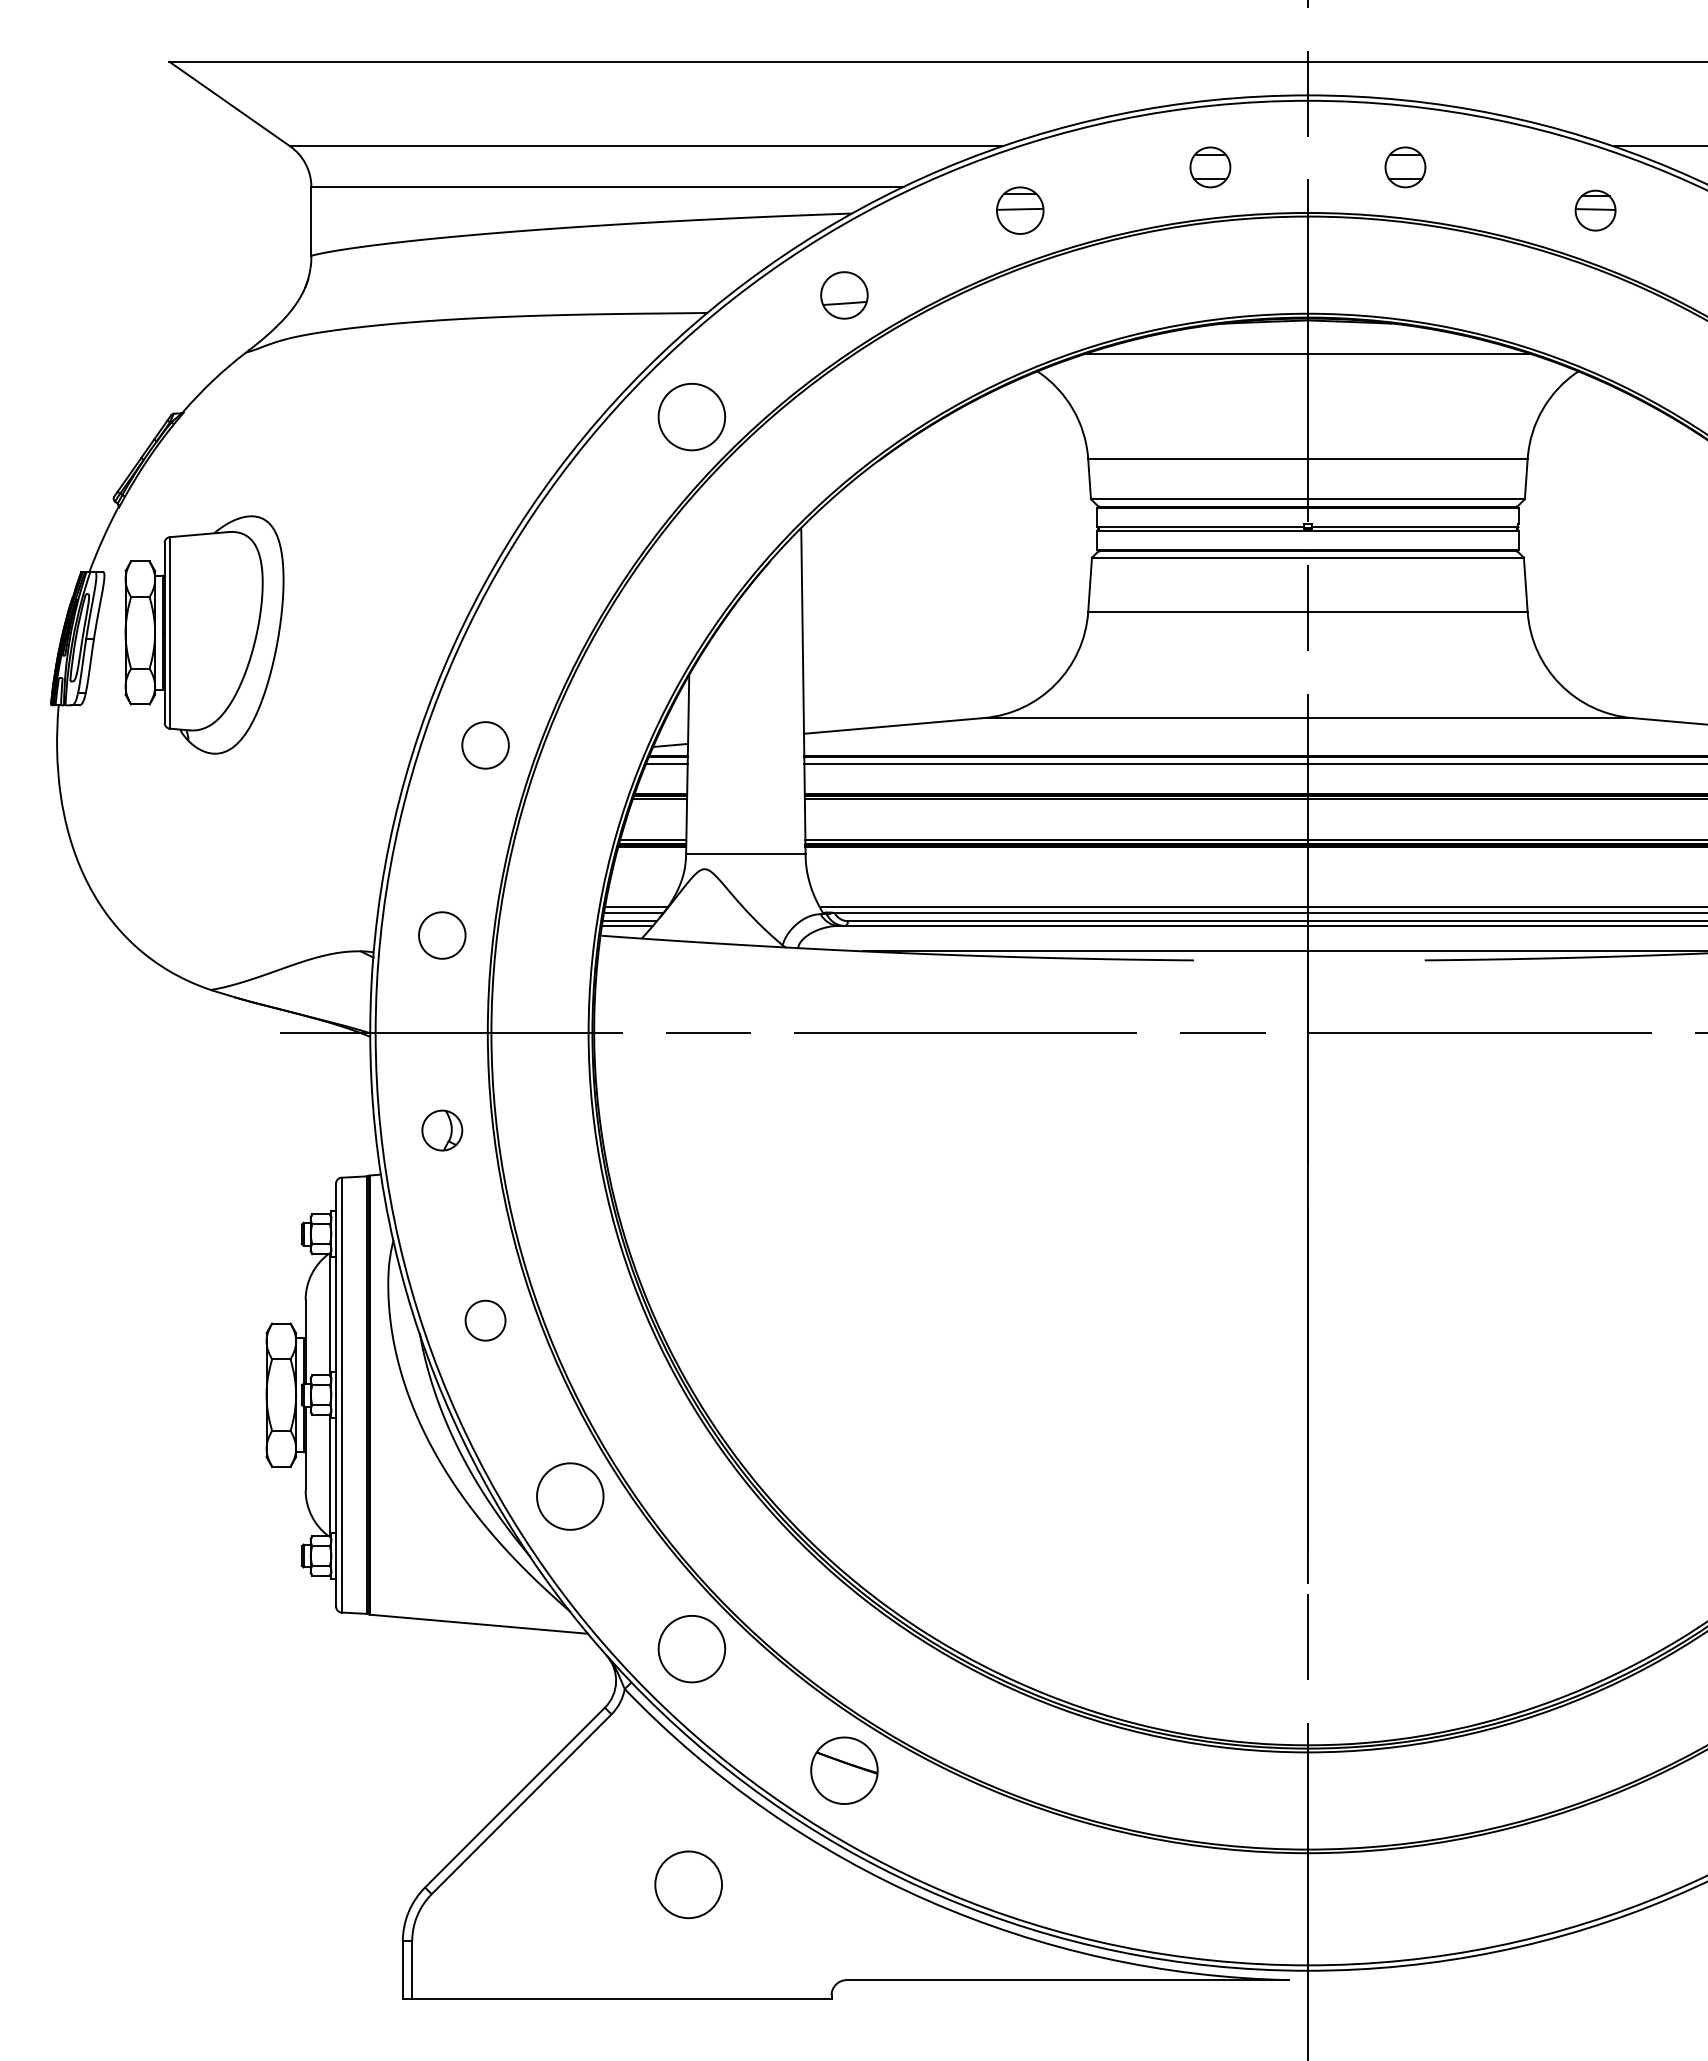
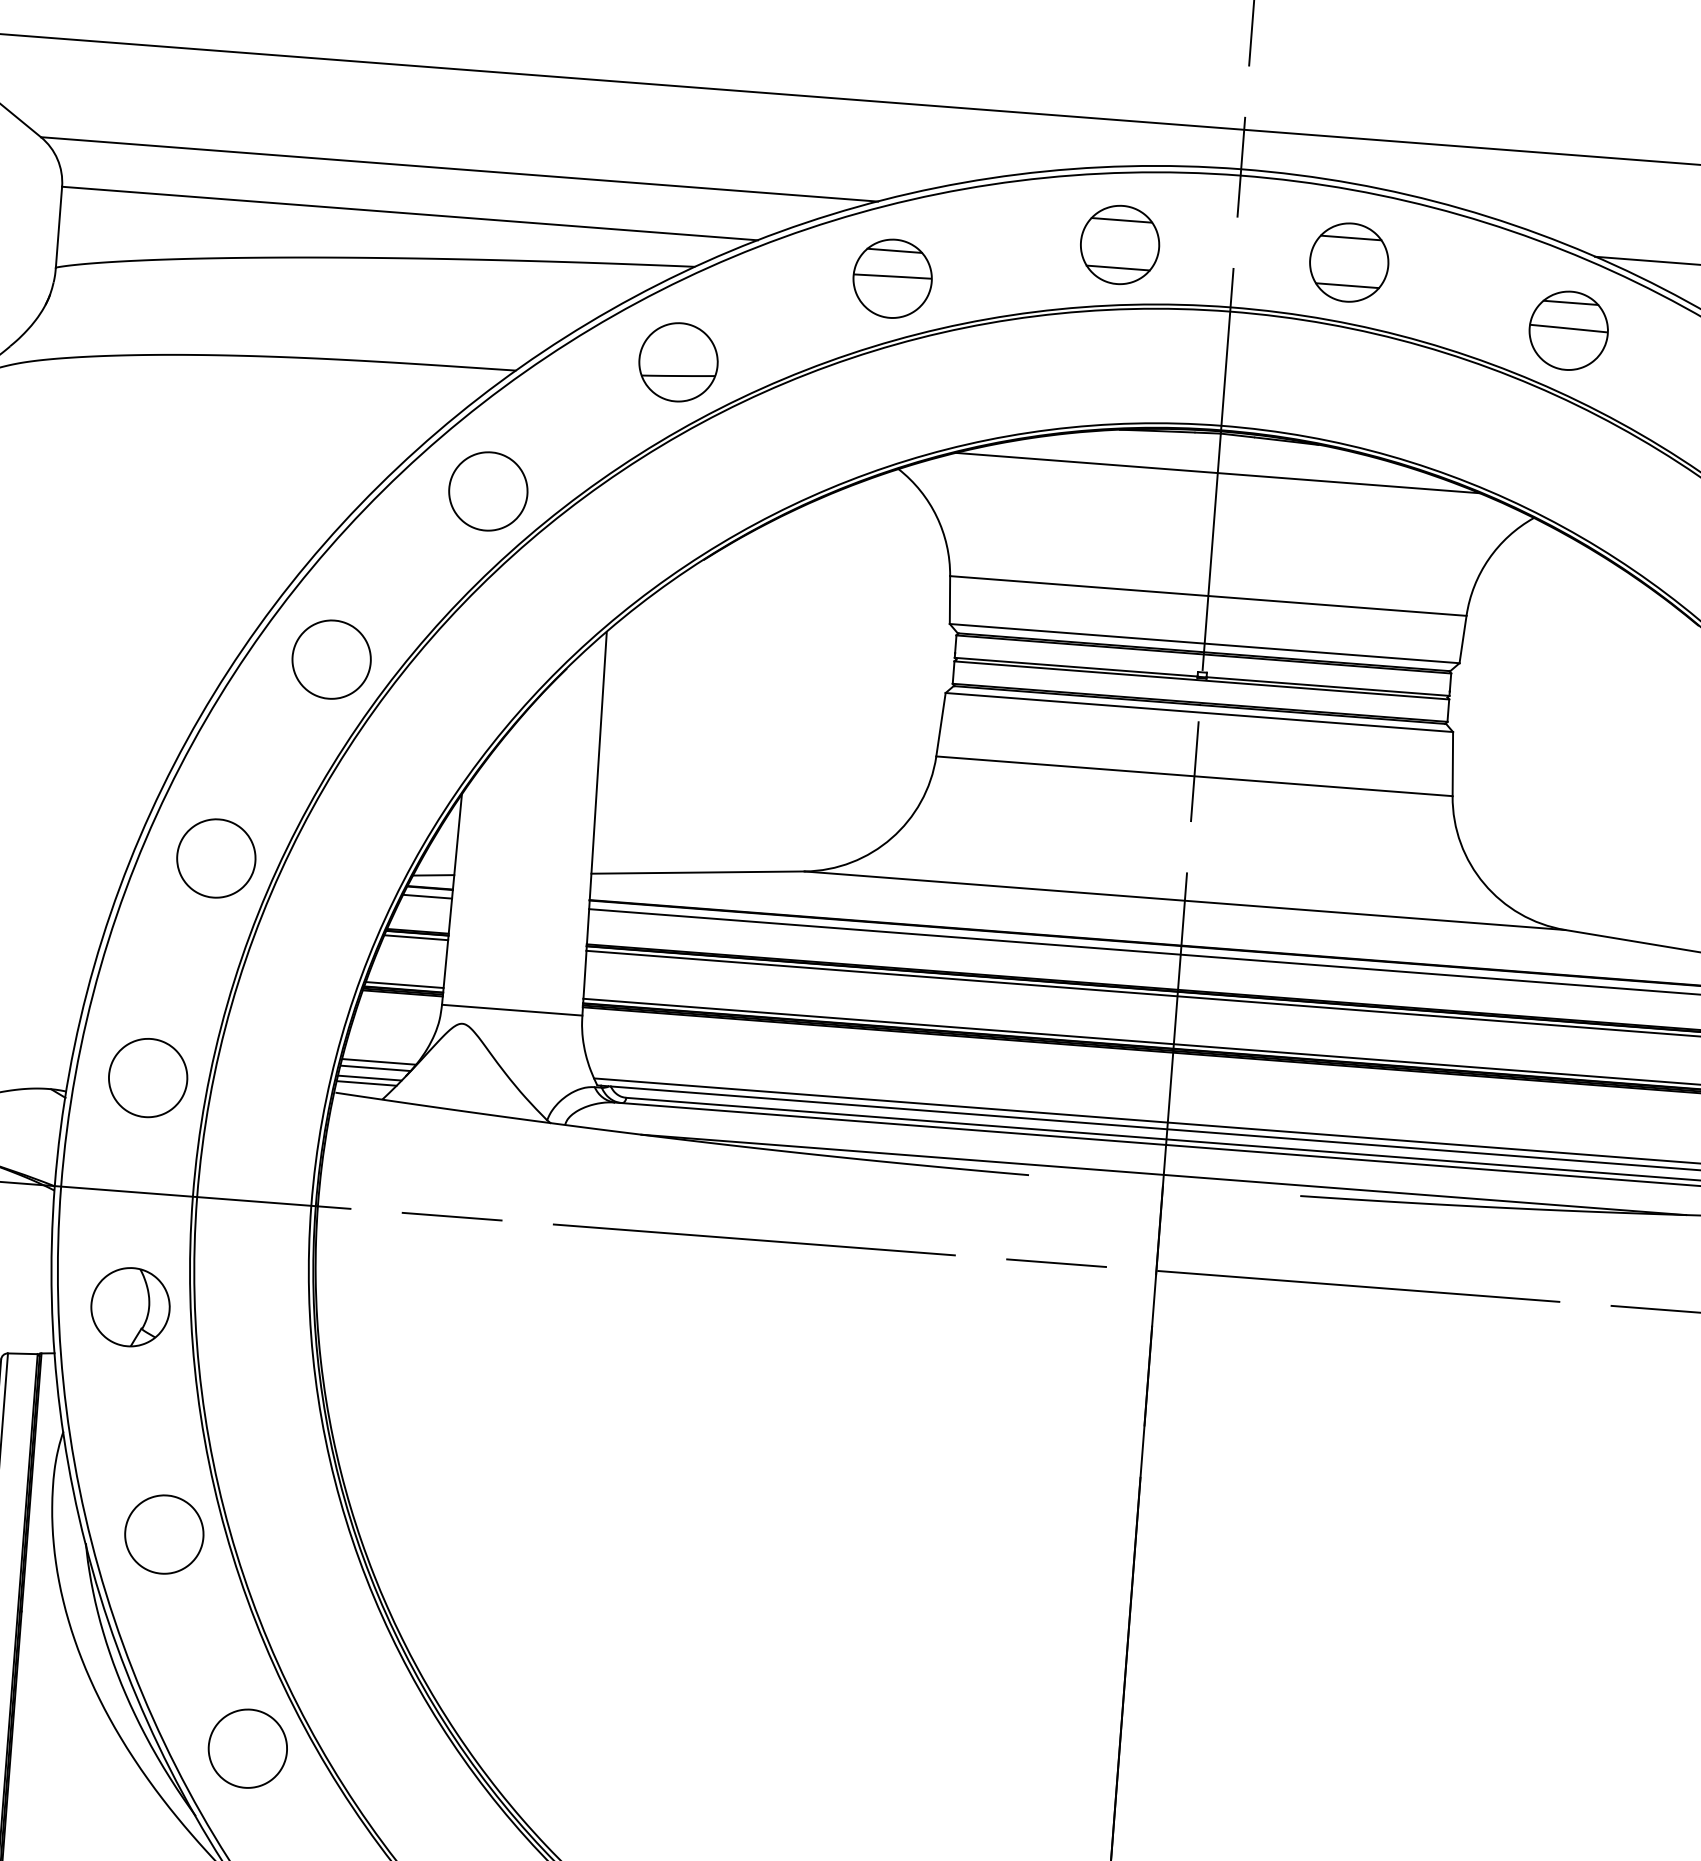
part: (1210, 167) -> (1120, 245), size x1.67
part: (1405, 167) -> (1349, 262), size x1.67
part: (1020, 210) -> (893, 278), size x1.43
part: (1595, 210) -> (1568, 330), size x1.67
part: (844, 295) -> (678, 362), size x1.43
part: (570, 569) -> (331, 659), added
part: (485, 745) -> (216, 858), size x1.43
part: (442, 935) -> (148, 1077), size x1.43
part: (442, 1130) -> (130, 1307), size x1.67
part: (485, 1320) -> (164, 1534), size x1.67

